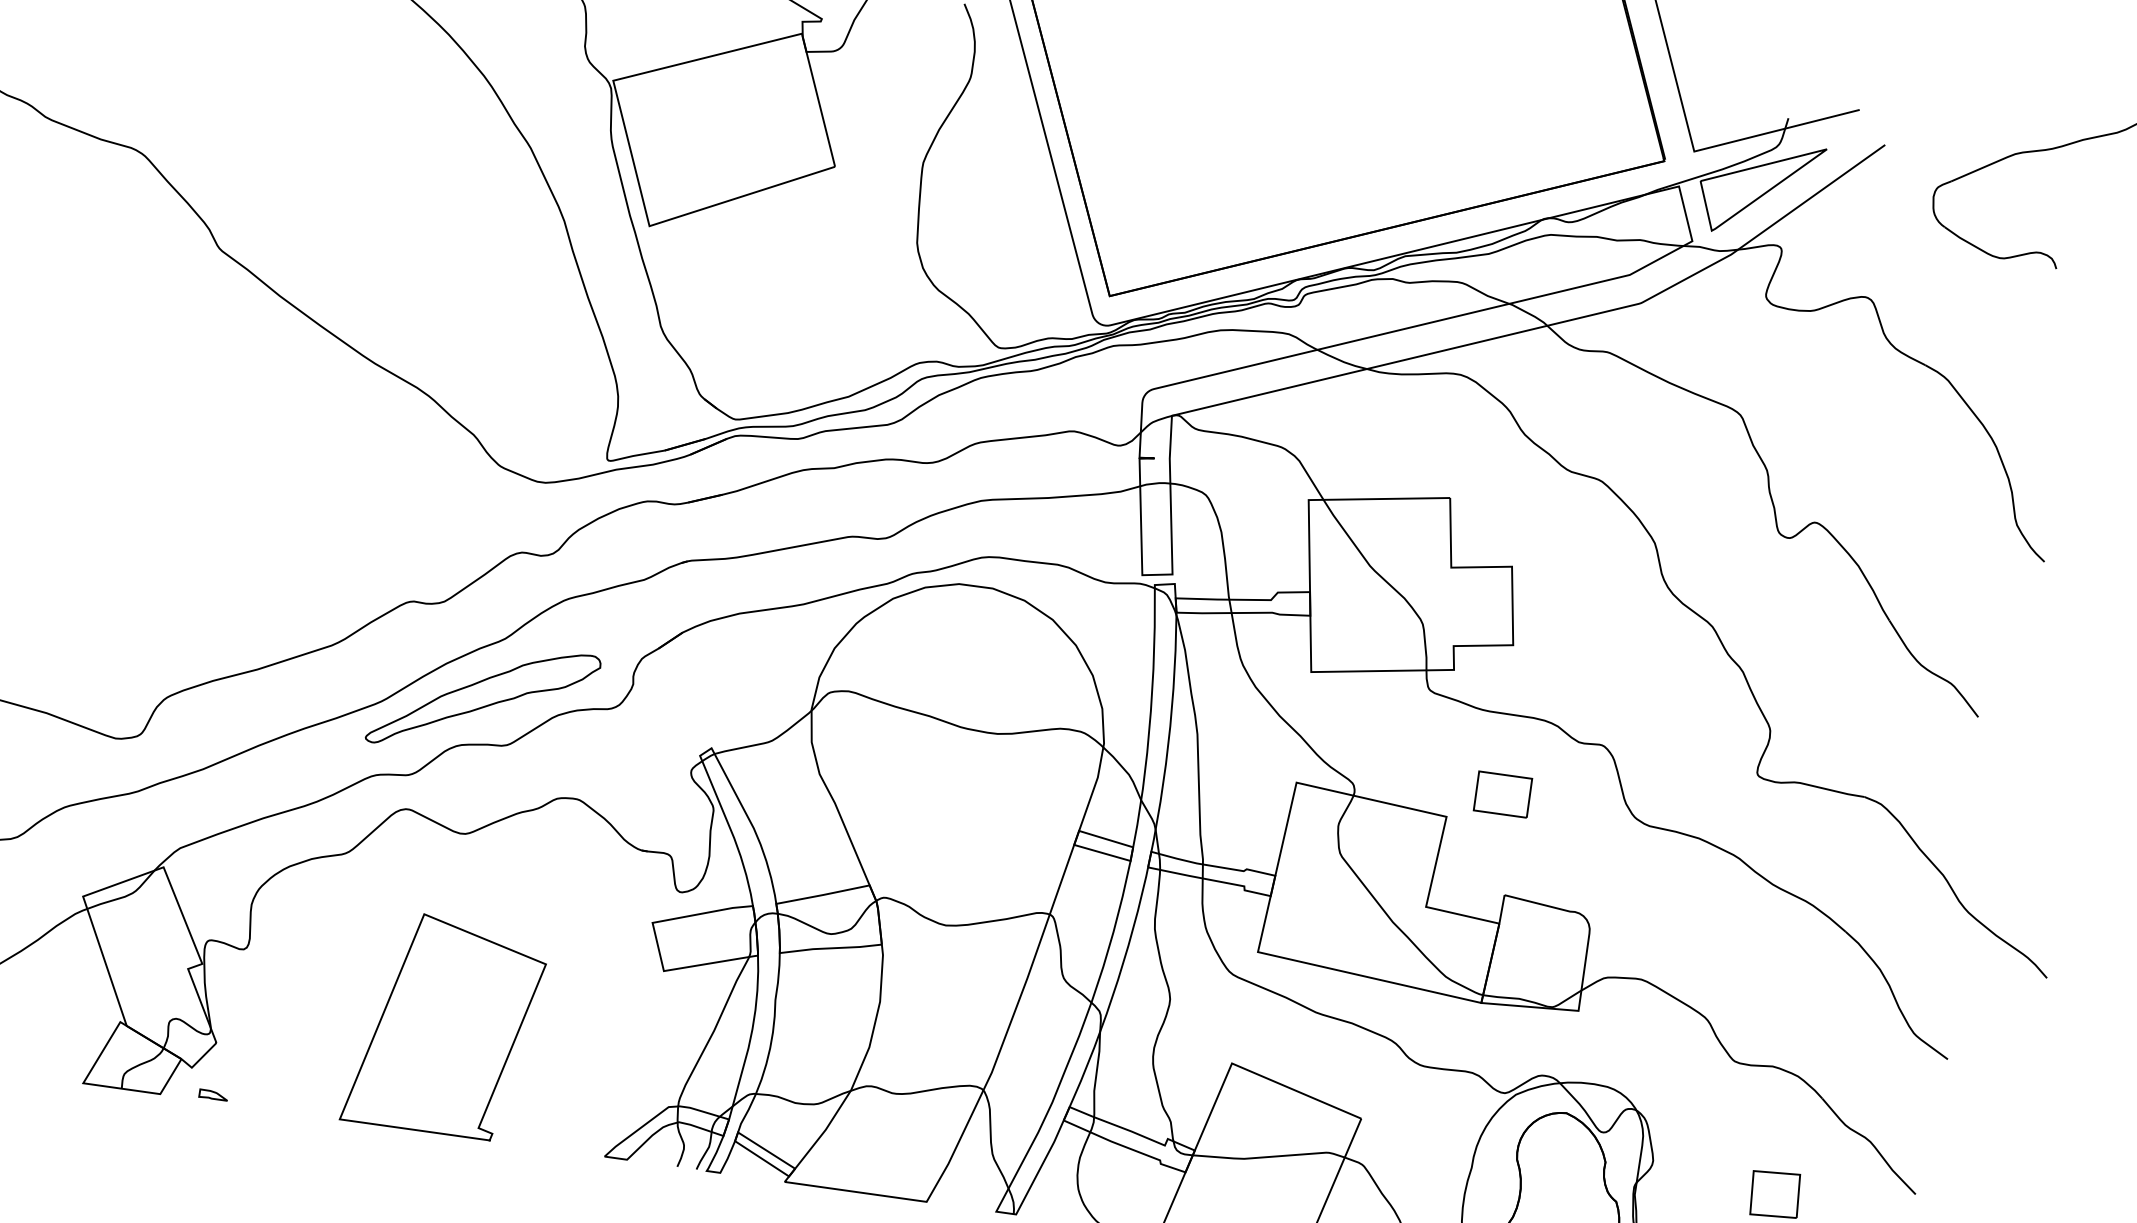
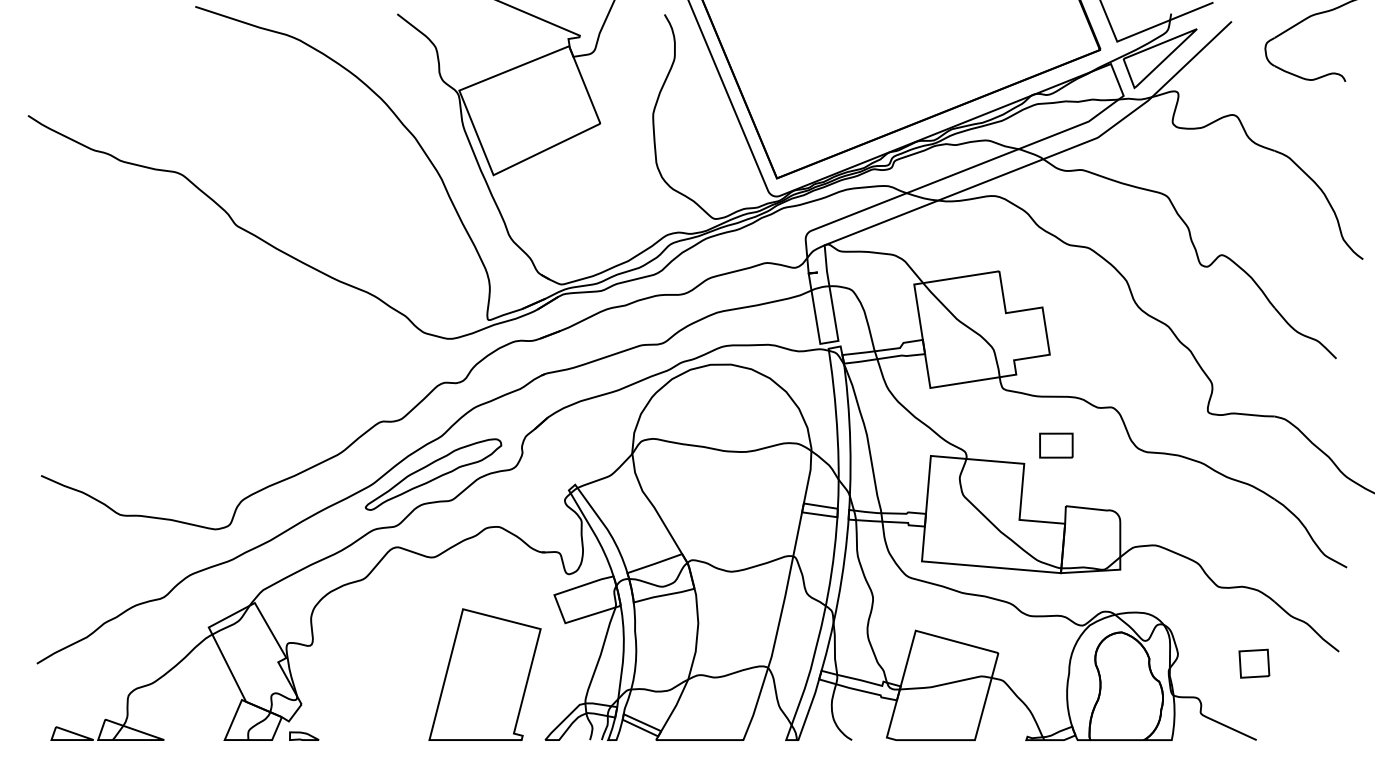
part: (444, 1025) -> (484, 674), moved
part: (214, 1094) -> (304, 735), size x1.67

